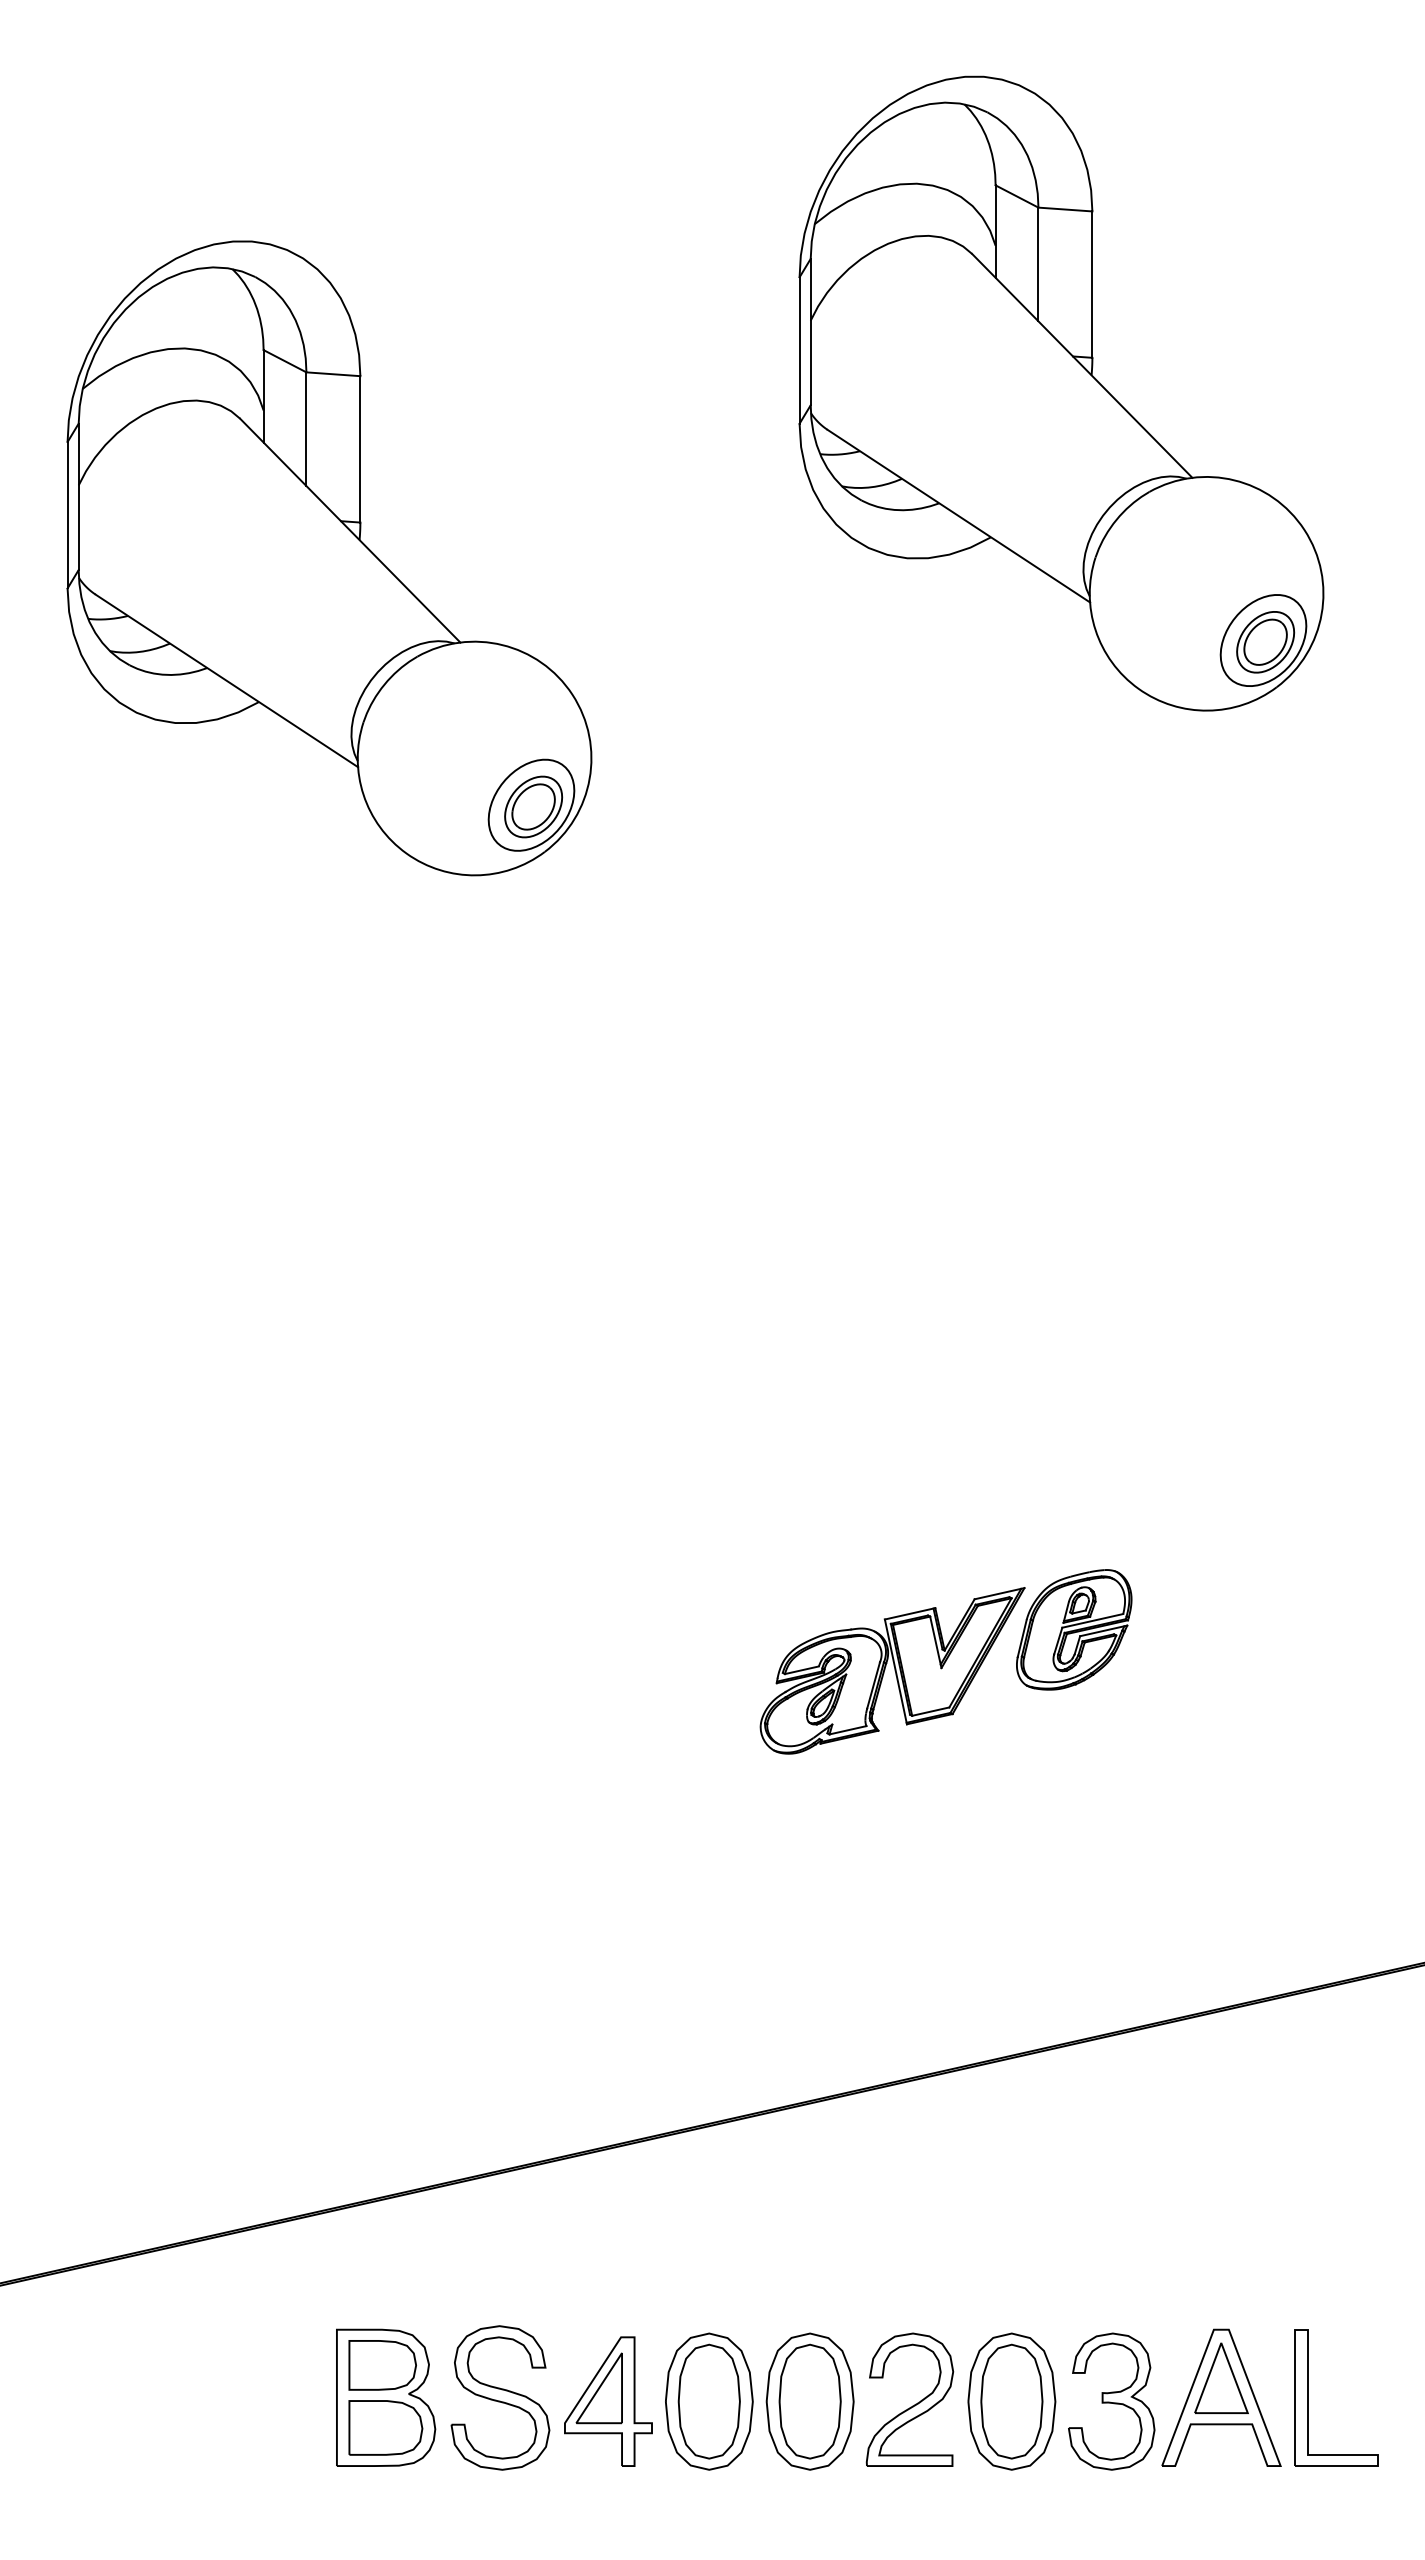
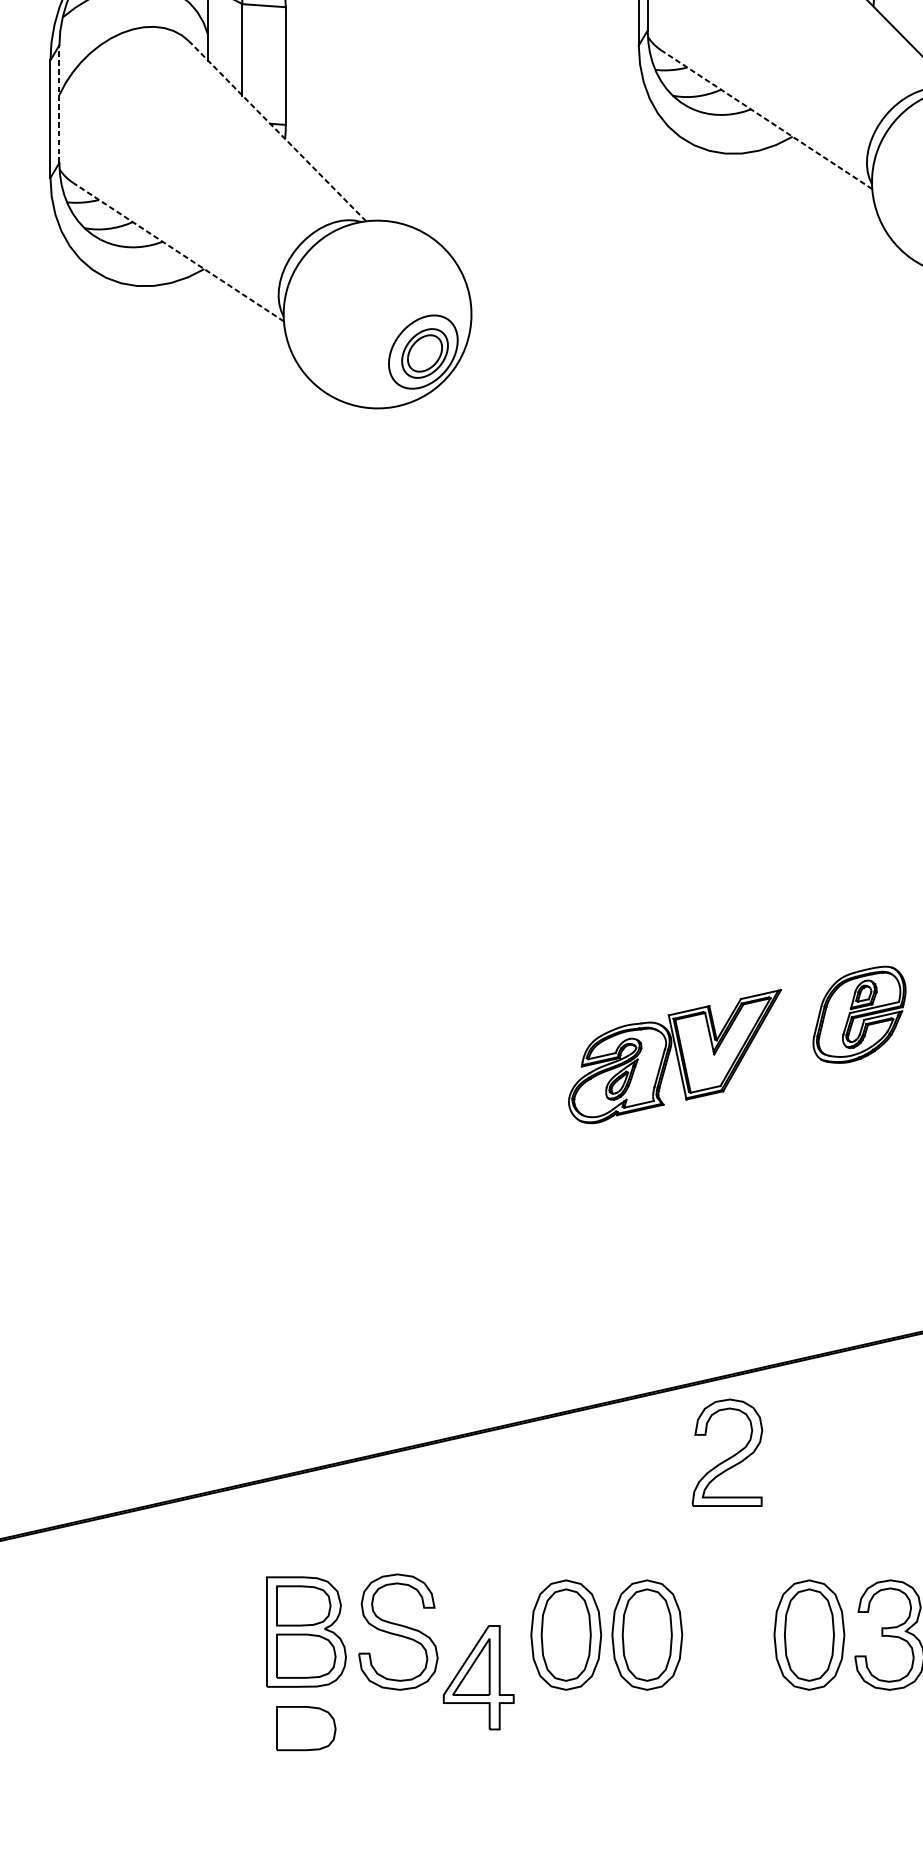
line: (78, 496) -> (59, 103), solid -> dashed
line: (958, 515) -> (766, 119), solid -> dashed
line: (349, 530) -> (277, 131), solid -> dashed
line: (226, 680) -> (178, 251), solid -> dashed
part: (892, 1670) -> (674, 1056), moved
part: (608, 2401) -> (478, 1677), moved
part: (912, 2405) -> (729, 1457), moved
part: (385, 2517) -> (305, 1728), added

